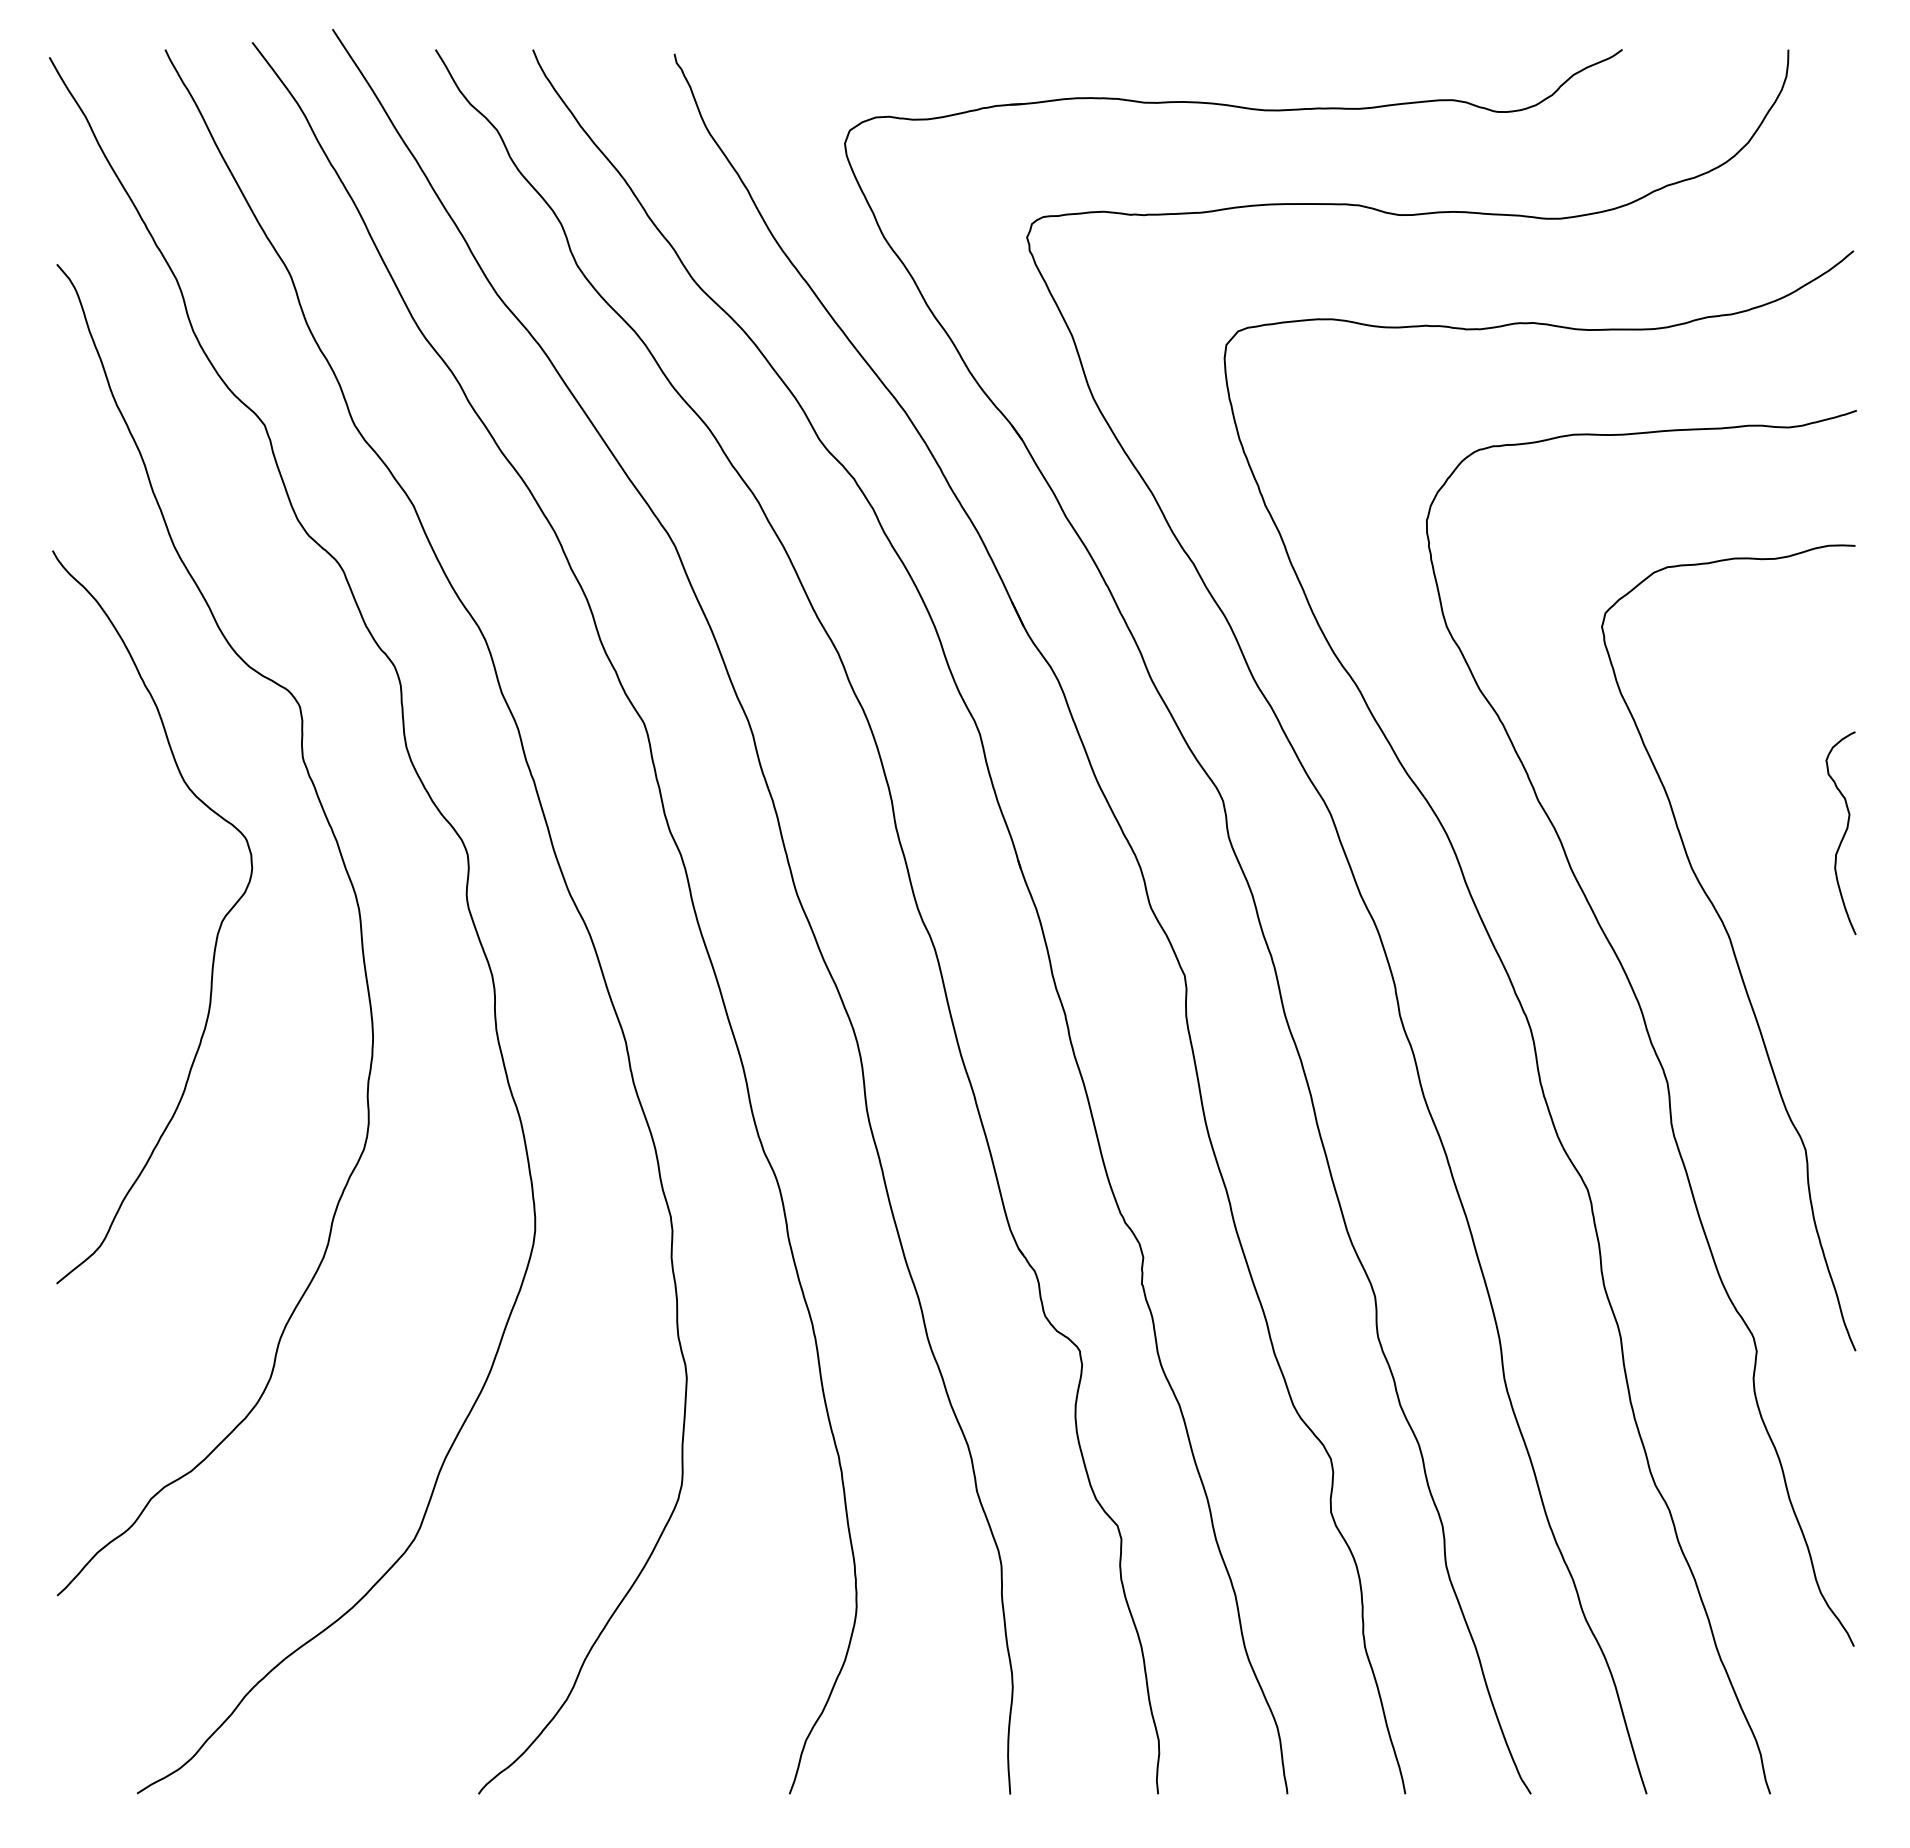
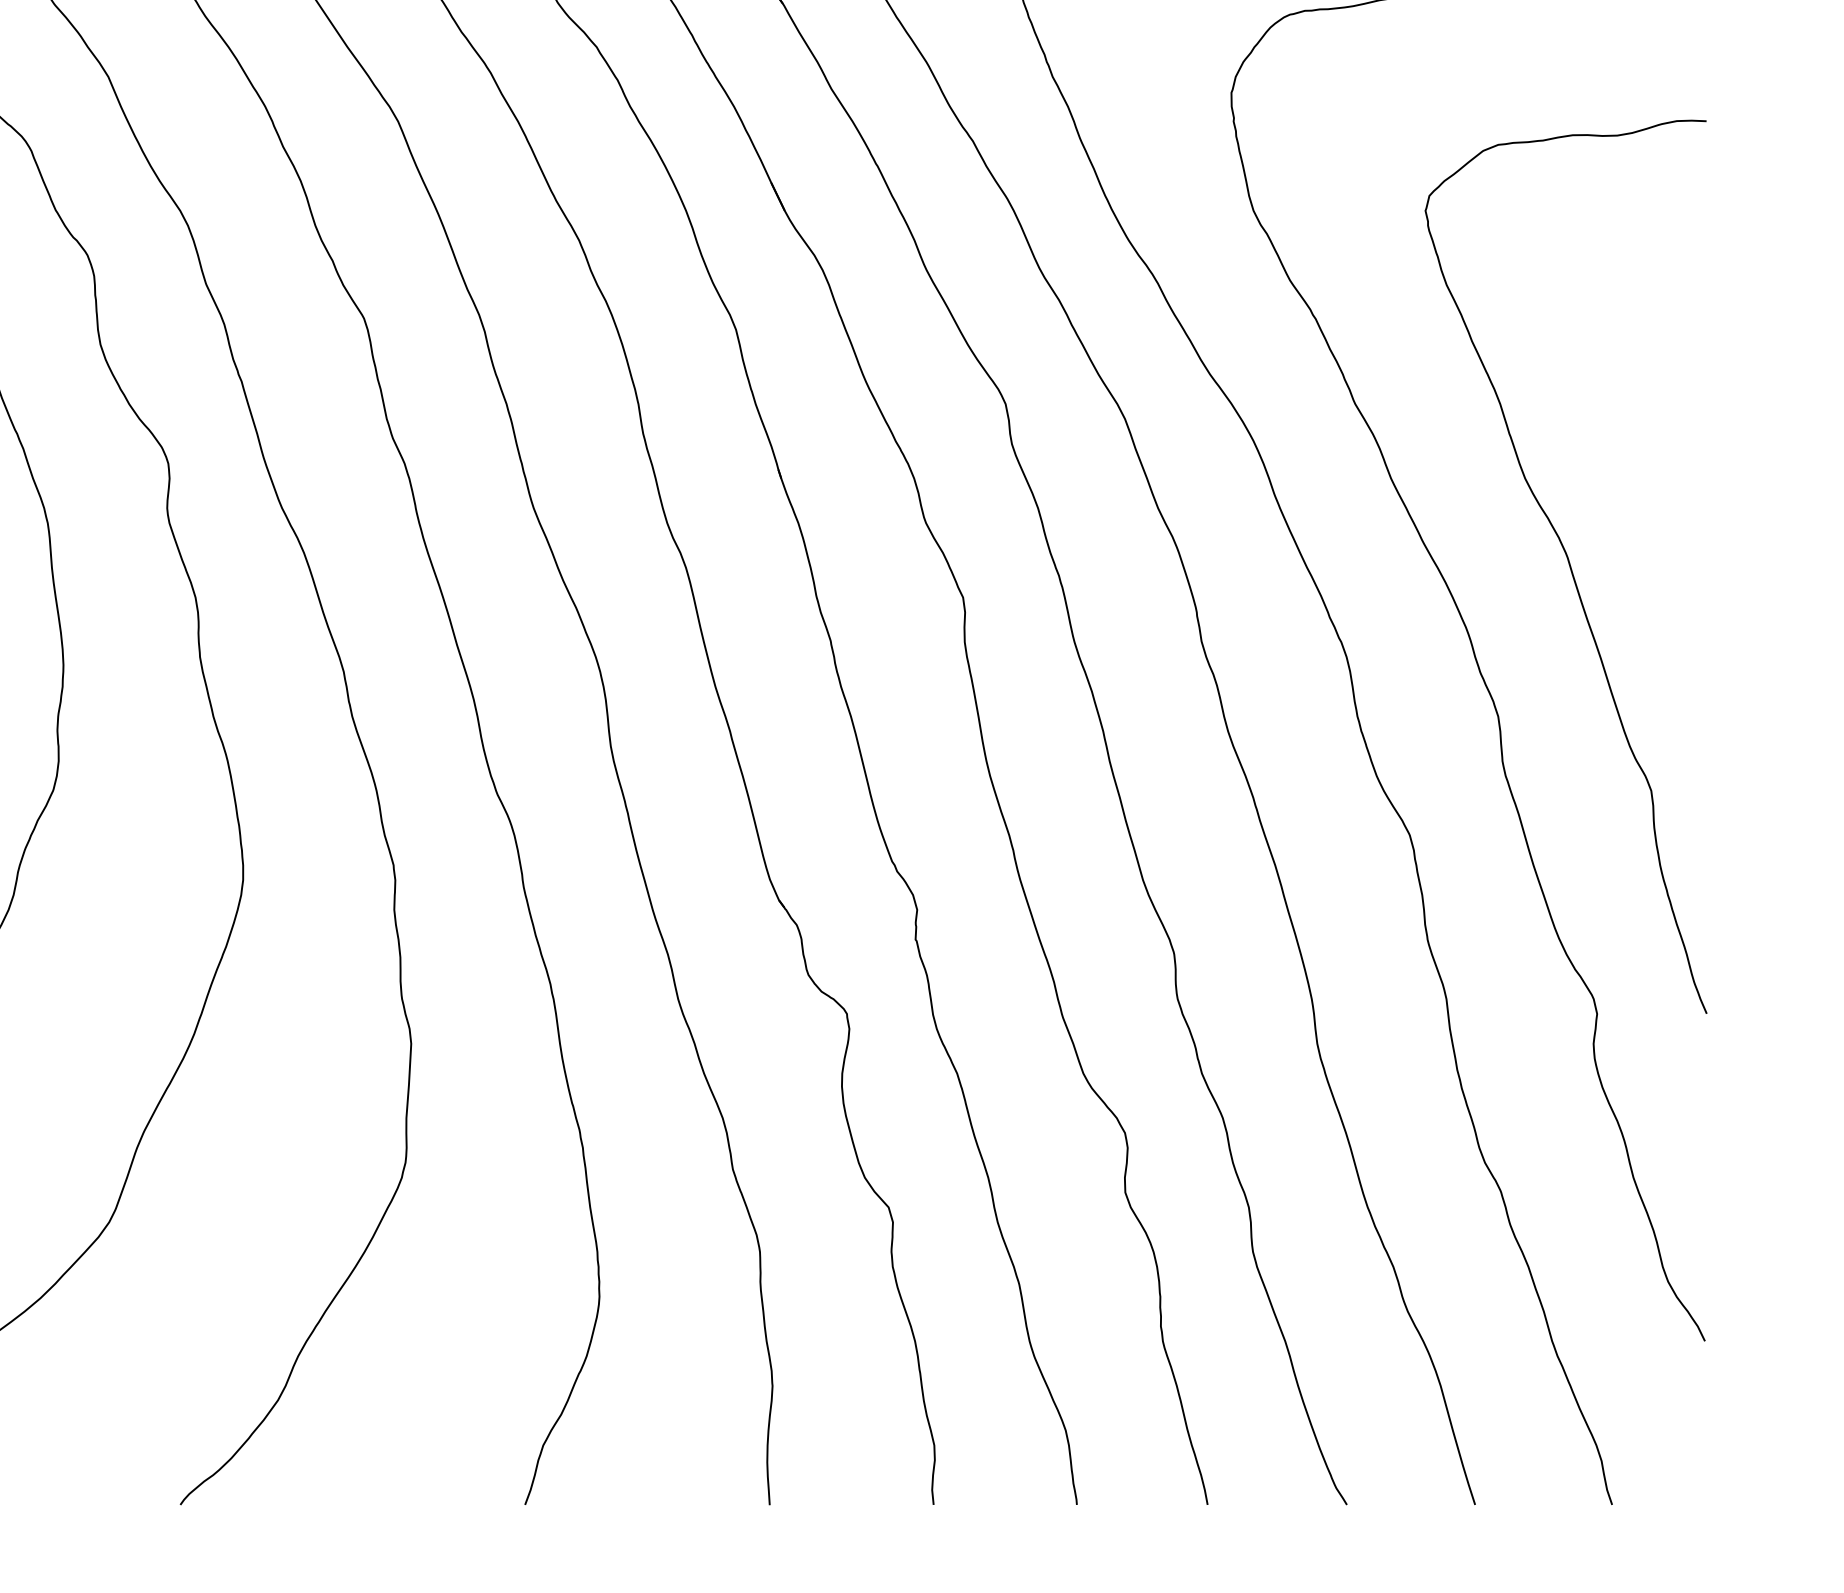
curve: (1843, 834) -> (1693, 441), removed

